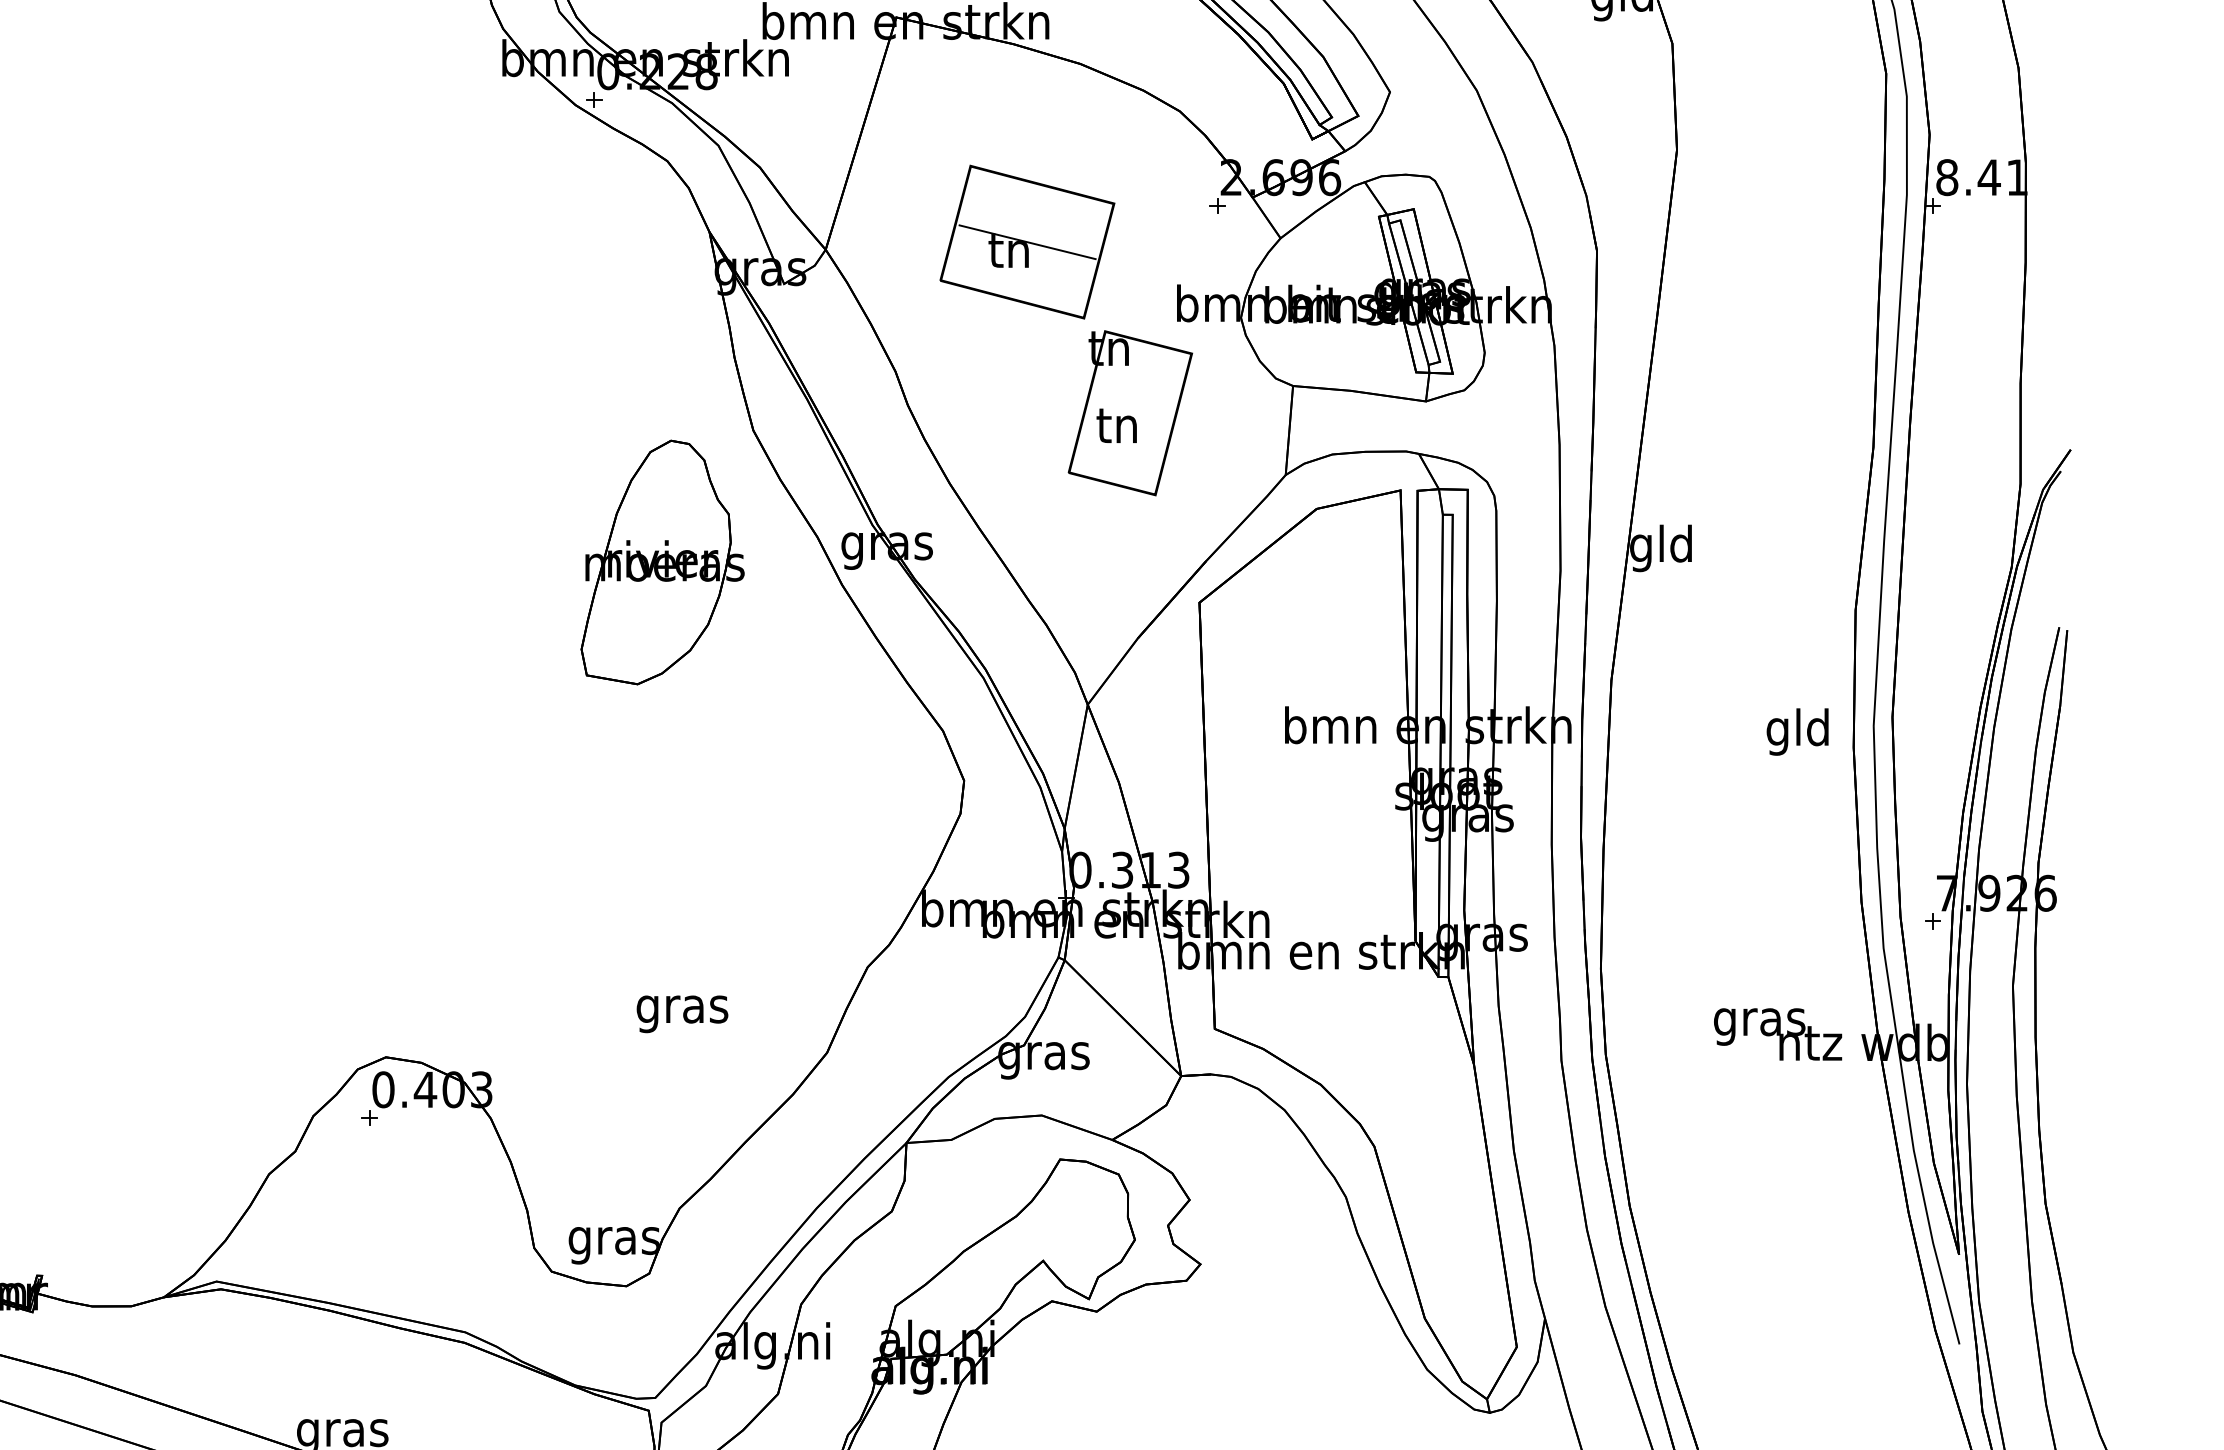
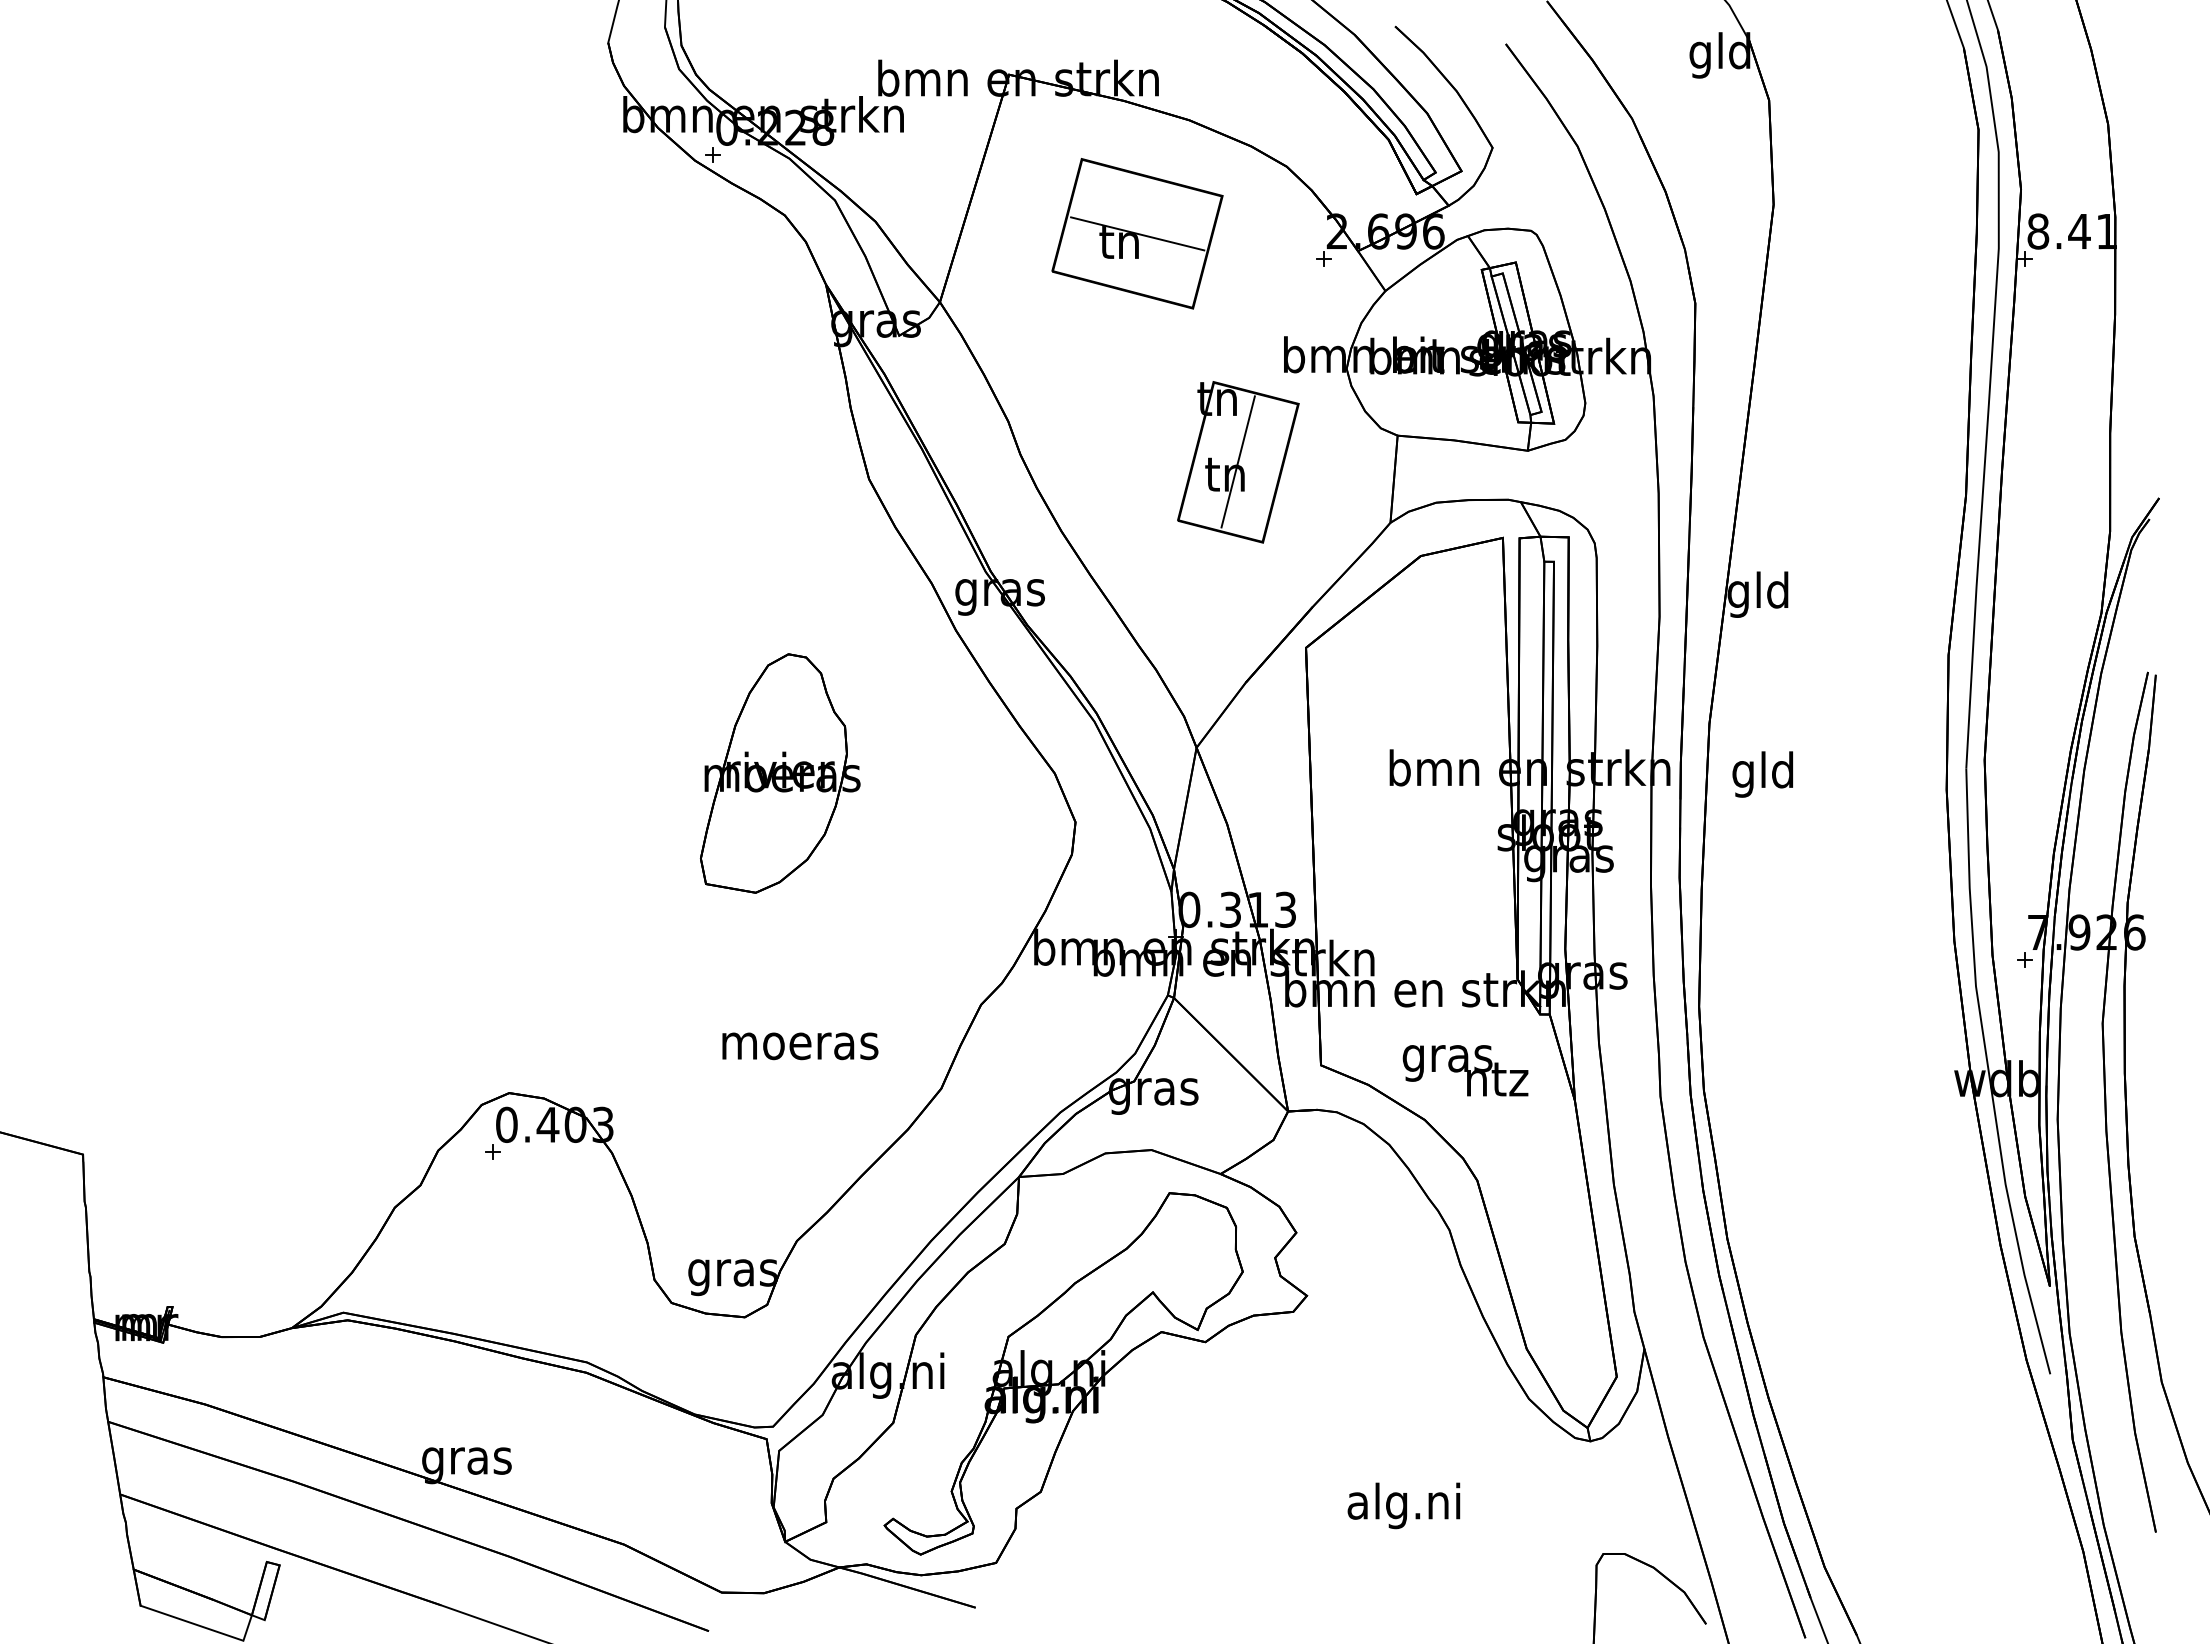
part: (1027, 241) -> (1137, 233), moved
line: (1129, 412) -> (1237, 461), added
part: (661, 562) -> (779, 773), moved
text: (1797, 731) -> (1762, 774), moved
text: (683, 1013) -> (800, 1050), gras -> moeras
text: (1777, 1034) -> (1465, 1070), moved

